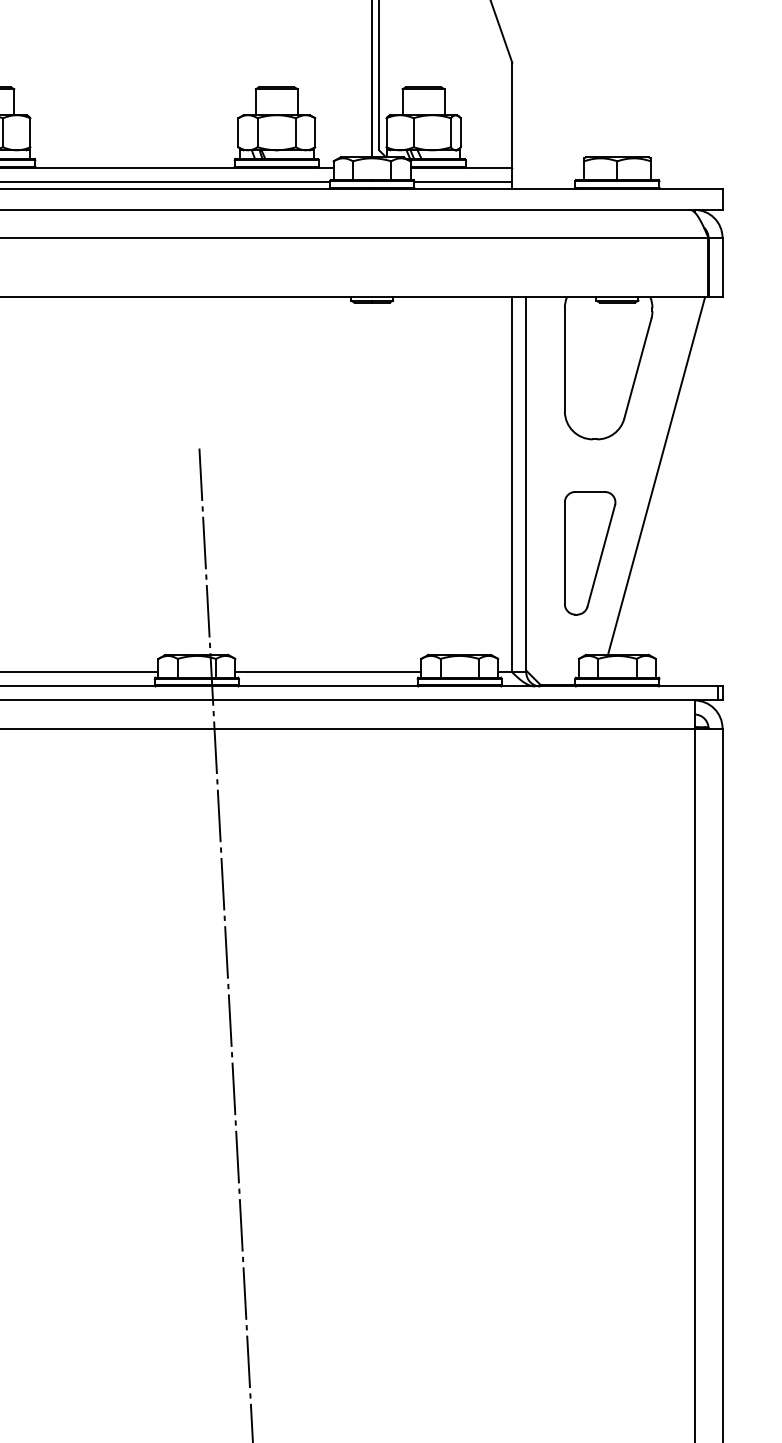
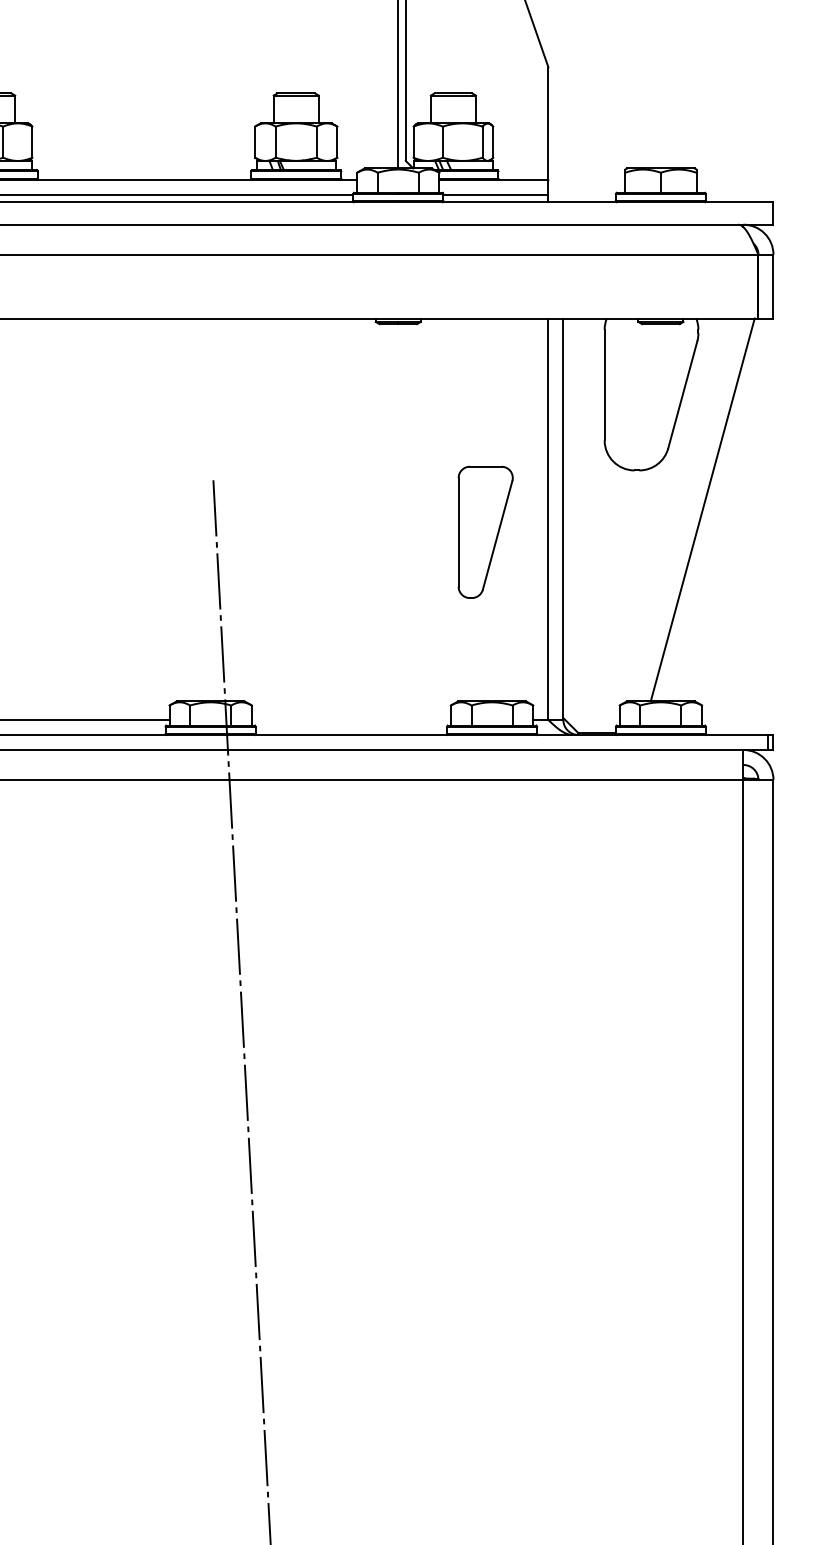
part: (589, 552) -> (485, 531), moved
line: (327, 671) -> (350, 719), removed

